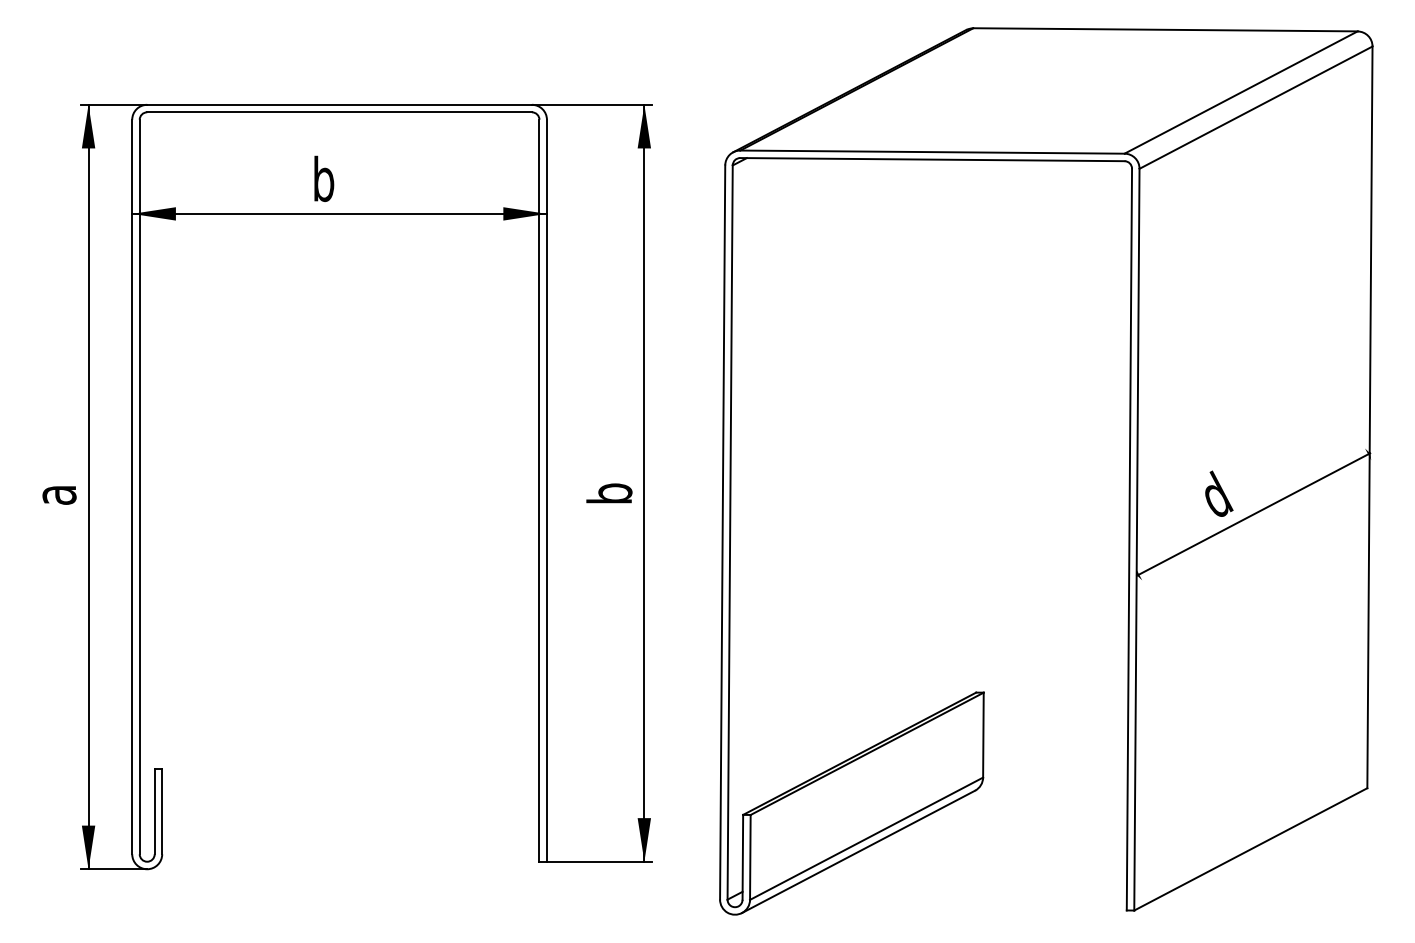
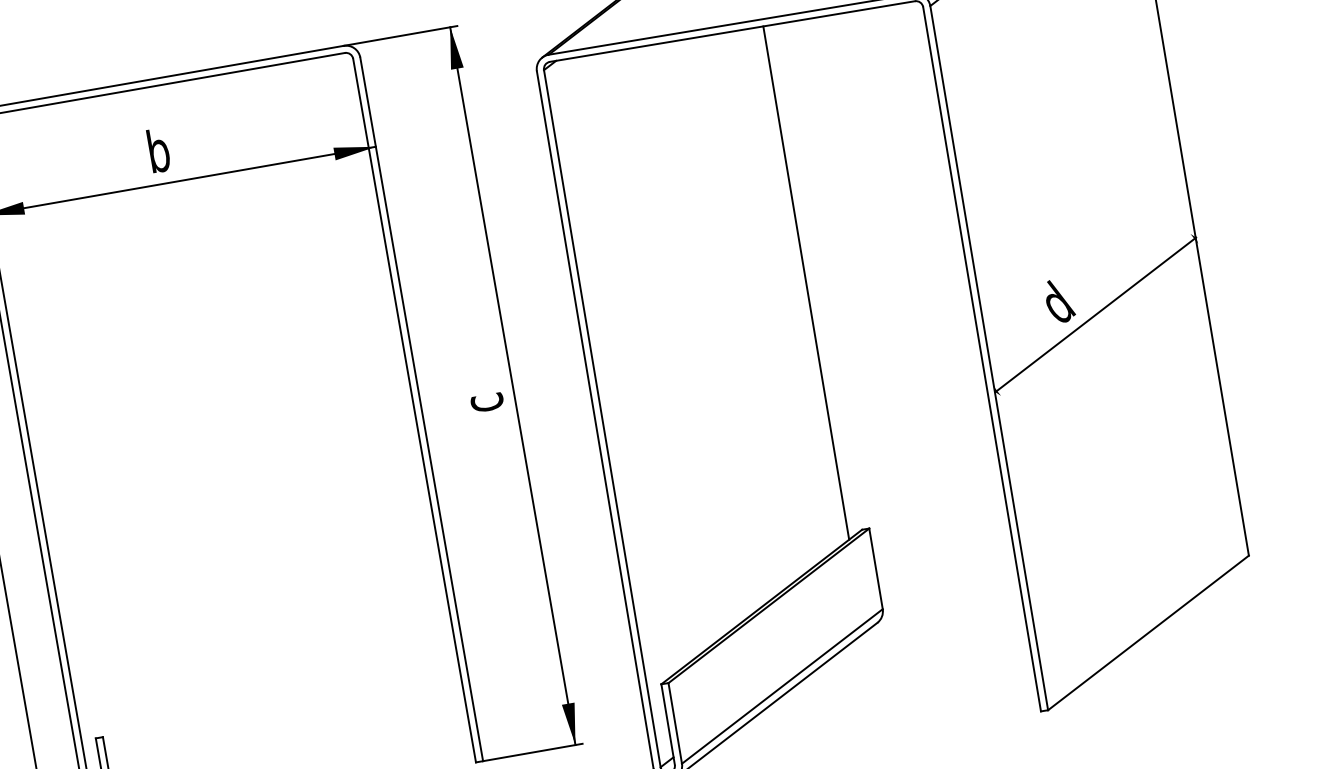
line: (962, 429) -> (805, 282), added
text: (609, 493) -> (481, 401), b -> c

